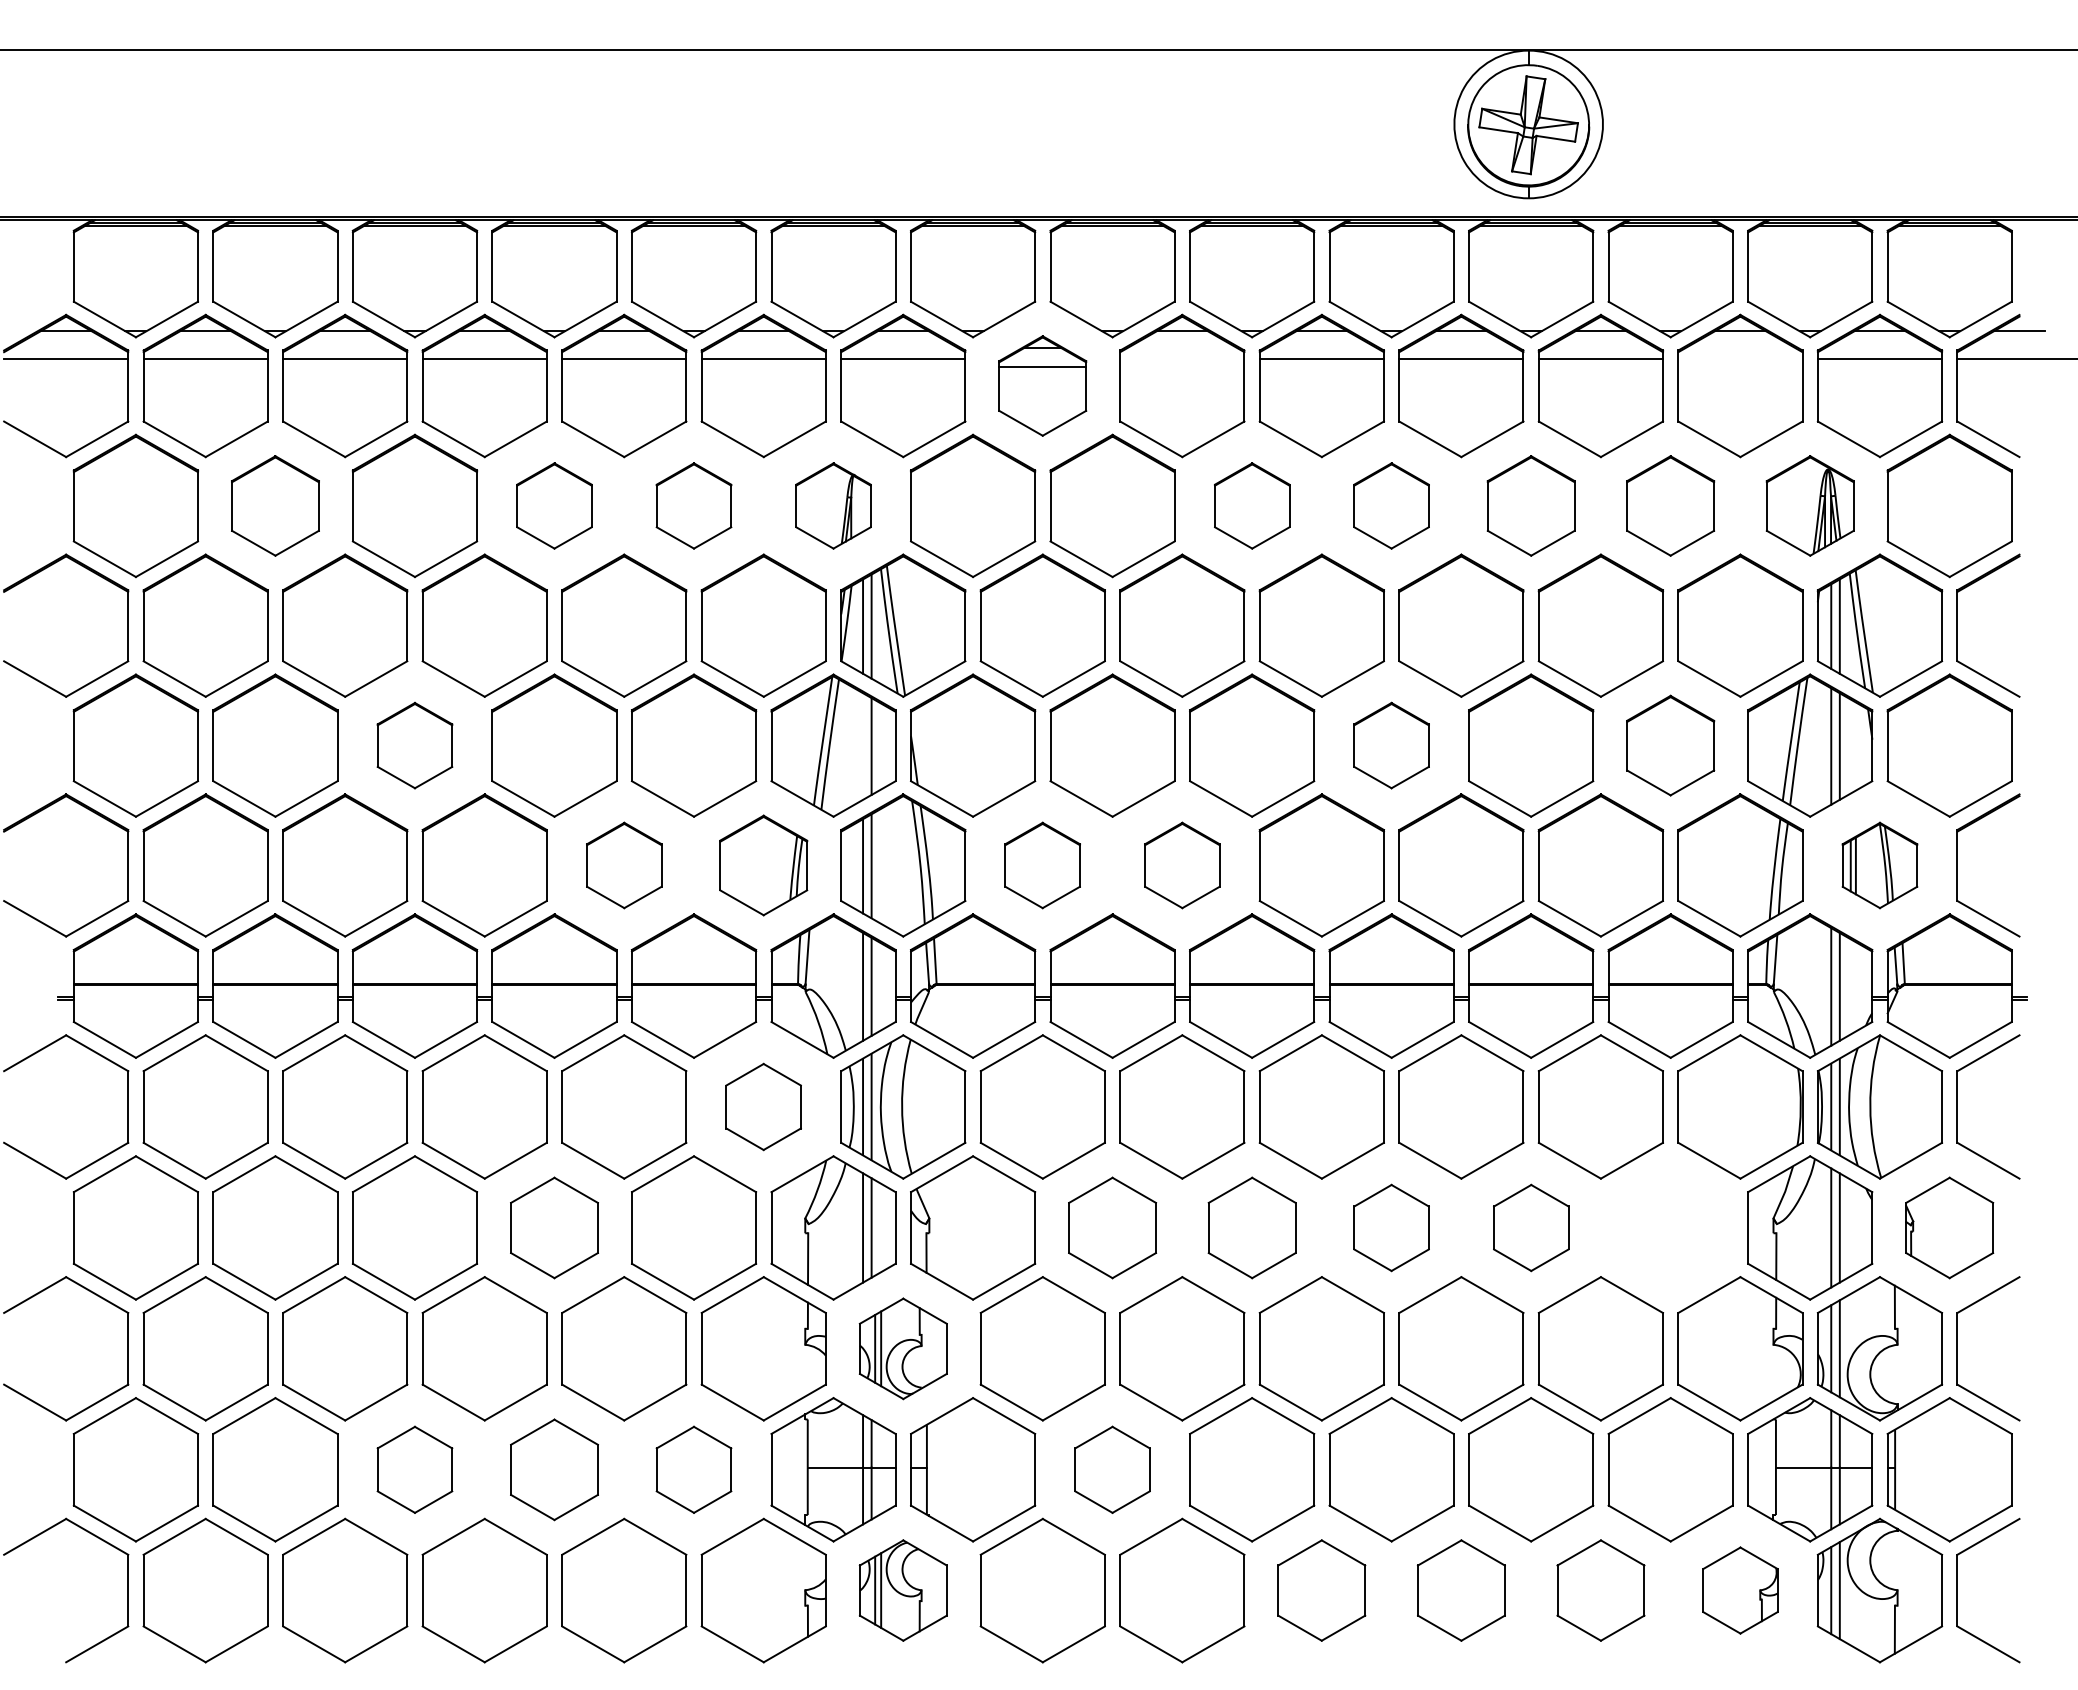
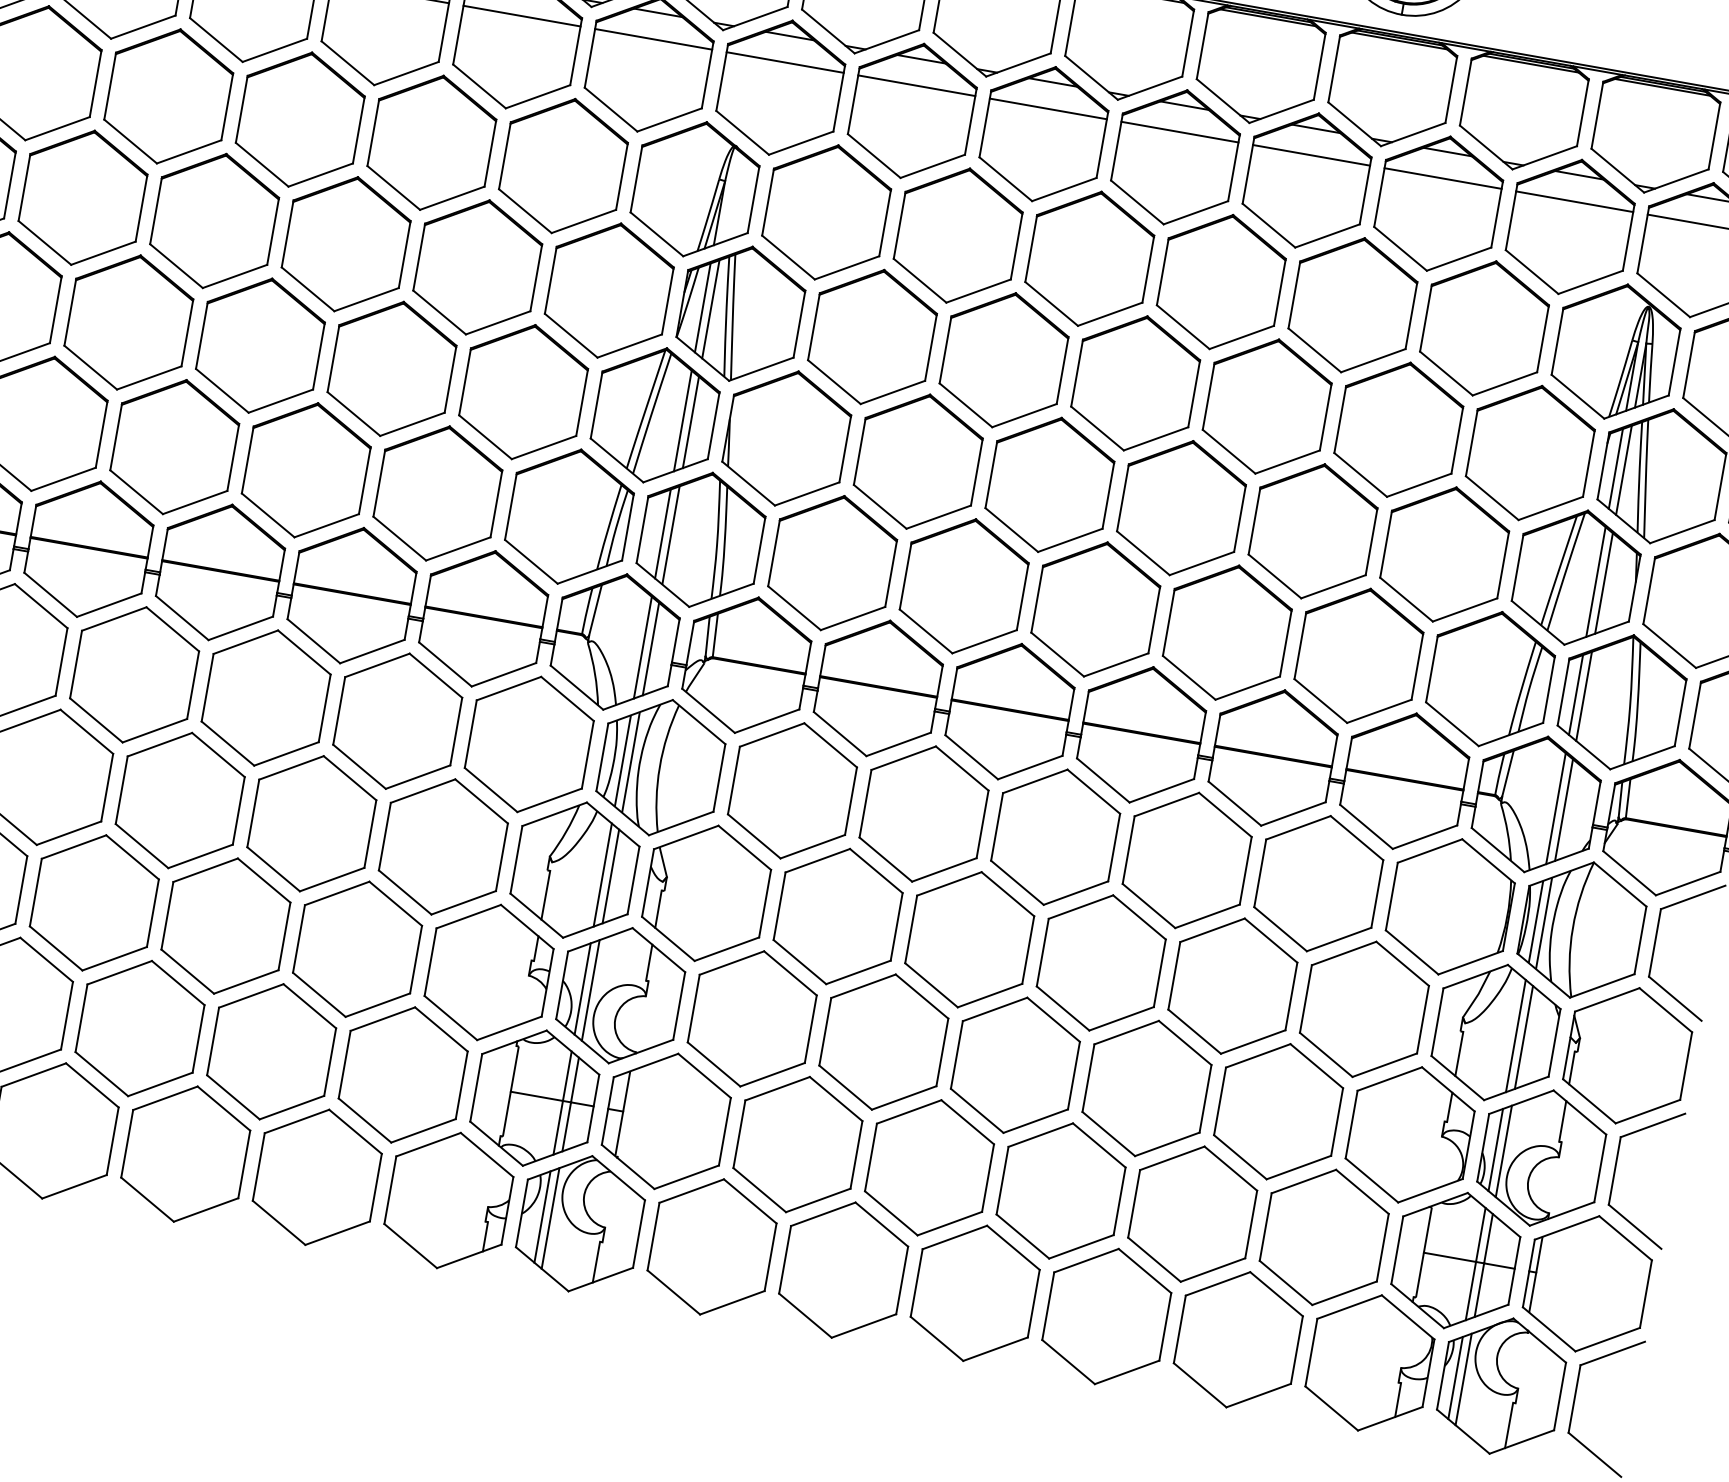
line: (1182, 359) -> (1048, 109), added
line: (1740, 359) -> (1574, 201), added
part: (1042, 385) -> (912, 110), size x1.43
part: (275, 505) -> (168, 96), size x1.43
part: (554, 505) -> (431, 142), size x1.67
part: (693, 505) -> (563, 165), size x1.67
part: (833, 505) -> (695, 188), size x1.67
part: (1252, 505) -> (1090, 258), size x1.67
part: (1391, 505) -> (1221, 281), size x1.67
part: (1531, 505) -> (1353, 304), size x1.43
part: (1670, 505) -> (1484, 327), size x1.43
part: (1810, 505) -> (1616, 351), size x1.43
part: (414, 745) -> (260, 345), size x1.67
part: (1391, 745) -> (1181, 507), size x1.67
part: (1670, 745) -> (1444, 554), size x1.43
line: (863, 746) -> (683, 421), added
part: (624, 865) -> (438, 493), size x1.67
part: (763, 865) -> (569, 516), size x1.43
part: (1042, 865) -> (832, 563), size x1.67
part: (1182, 865) -> (964, 586), size x1.67
part: (1879, 865) -> (1621, 702), size x1.67
part: (763, 1106) -> (529, 743), size x1.67
part: (554, 1227) -> (311, 823), size x1.43
part: (1112, 1227) -> (838, 916), size x1.43
part: (1252, 1227) -> (970, 939), size x1.43
part: (1391, 1227) -> (1101, 962), size x1.67
part: (1531, 1227) -> (1233, 985), size x1.67
part: (1670, 1227) -> (1364, 1008), added
part: (1949, 1227) -> (1627, 1055), size x1.43
part: (903, 1348) -> (620, 995), size x1.43
part: (414, 1469) -> (139, 1028), size x1.67
part: (554, 1469) -> (271, 1051), size x1.43
part: (693, 1469) -> (402, 1074), size x1.67
part: (1112, 1469) -> (797, 1144), size x1.67
part: (903, 1590) -> (580, 1223), size x1.43
part: (1321, 1590) -> (974, 1293), size x1.43
part: (1461, 1590) -> (1106, 1316), size x1.43
part: (1600, 1590) -> (1237, 1339), size x1.43
part: (1740, 1590) -> (1370, 1362), size x1.67

